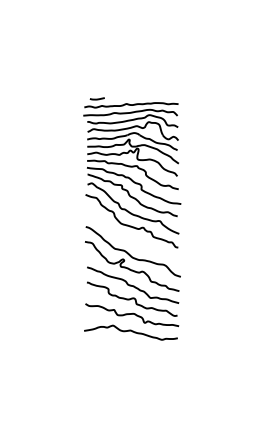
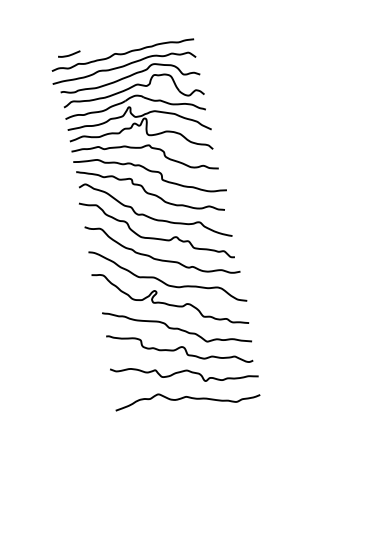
curve: (130, 239) -> (159, 258), added

